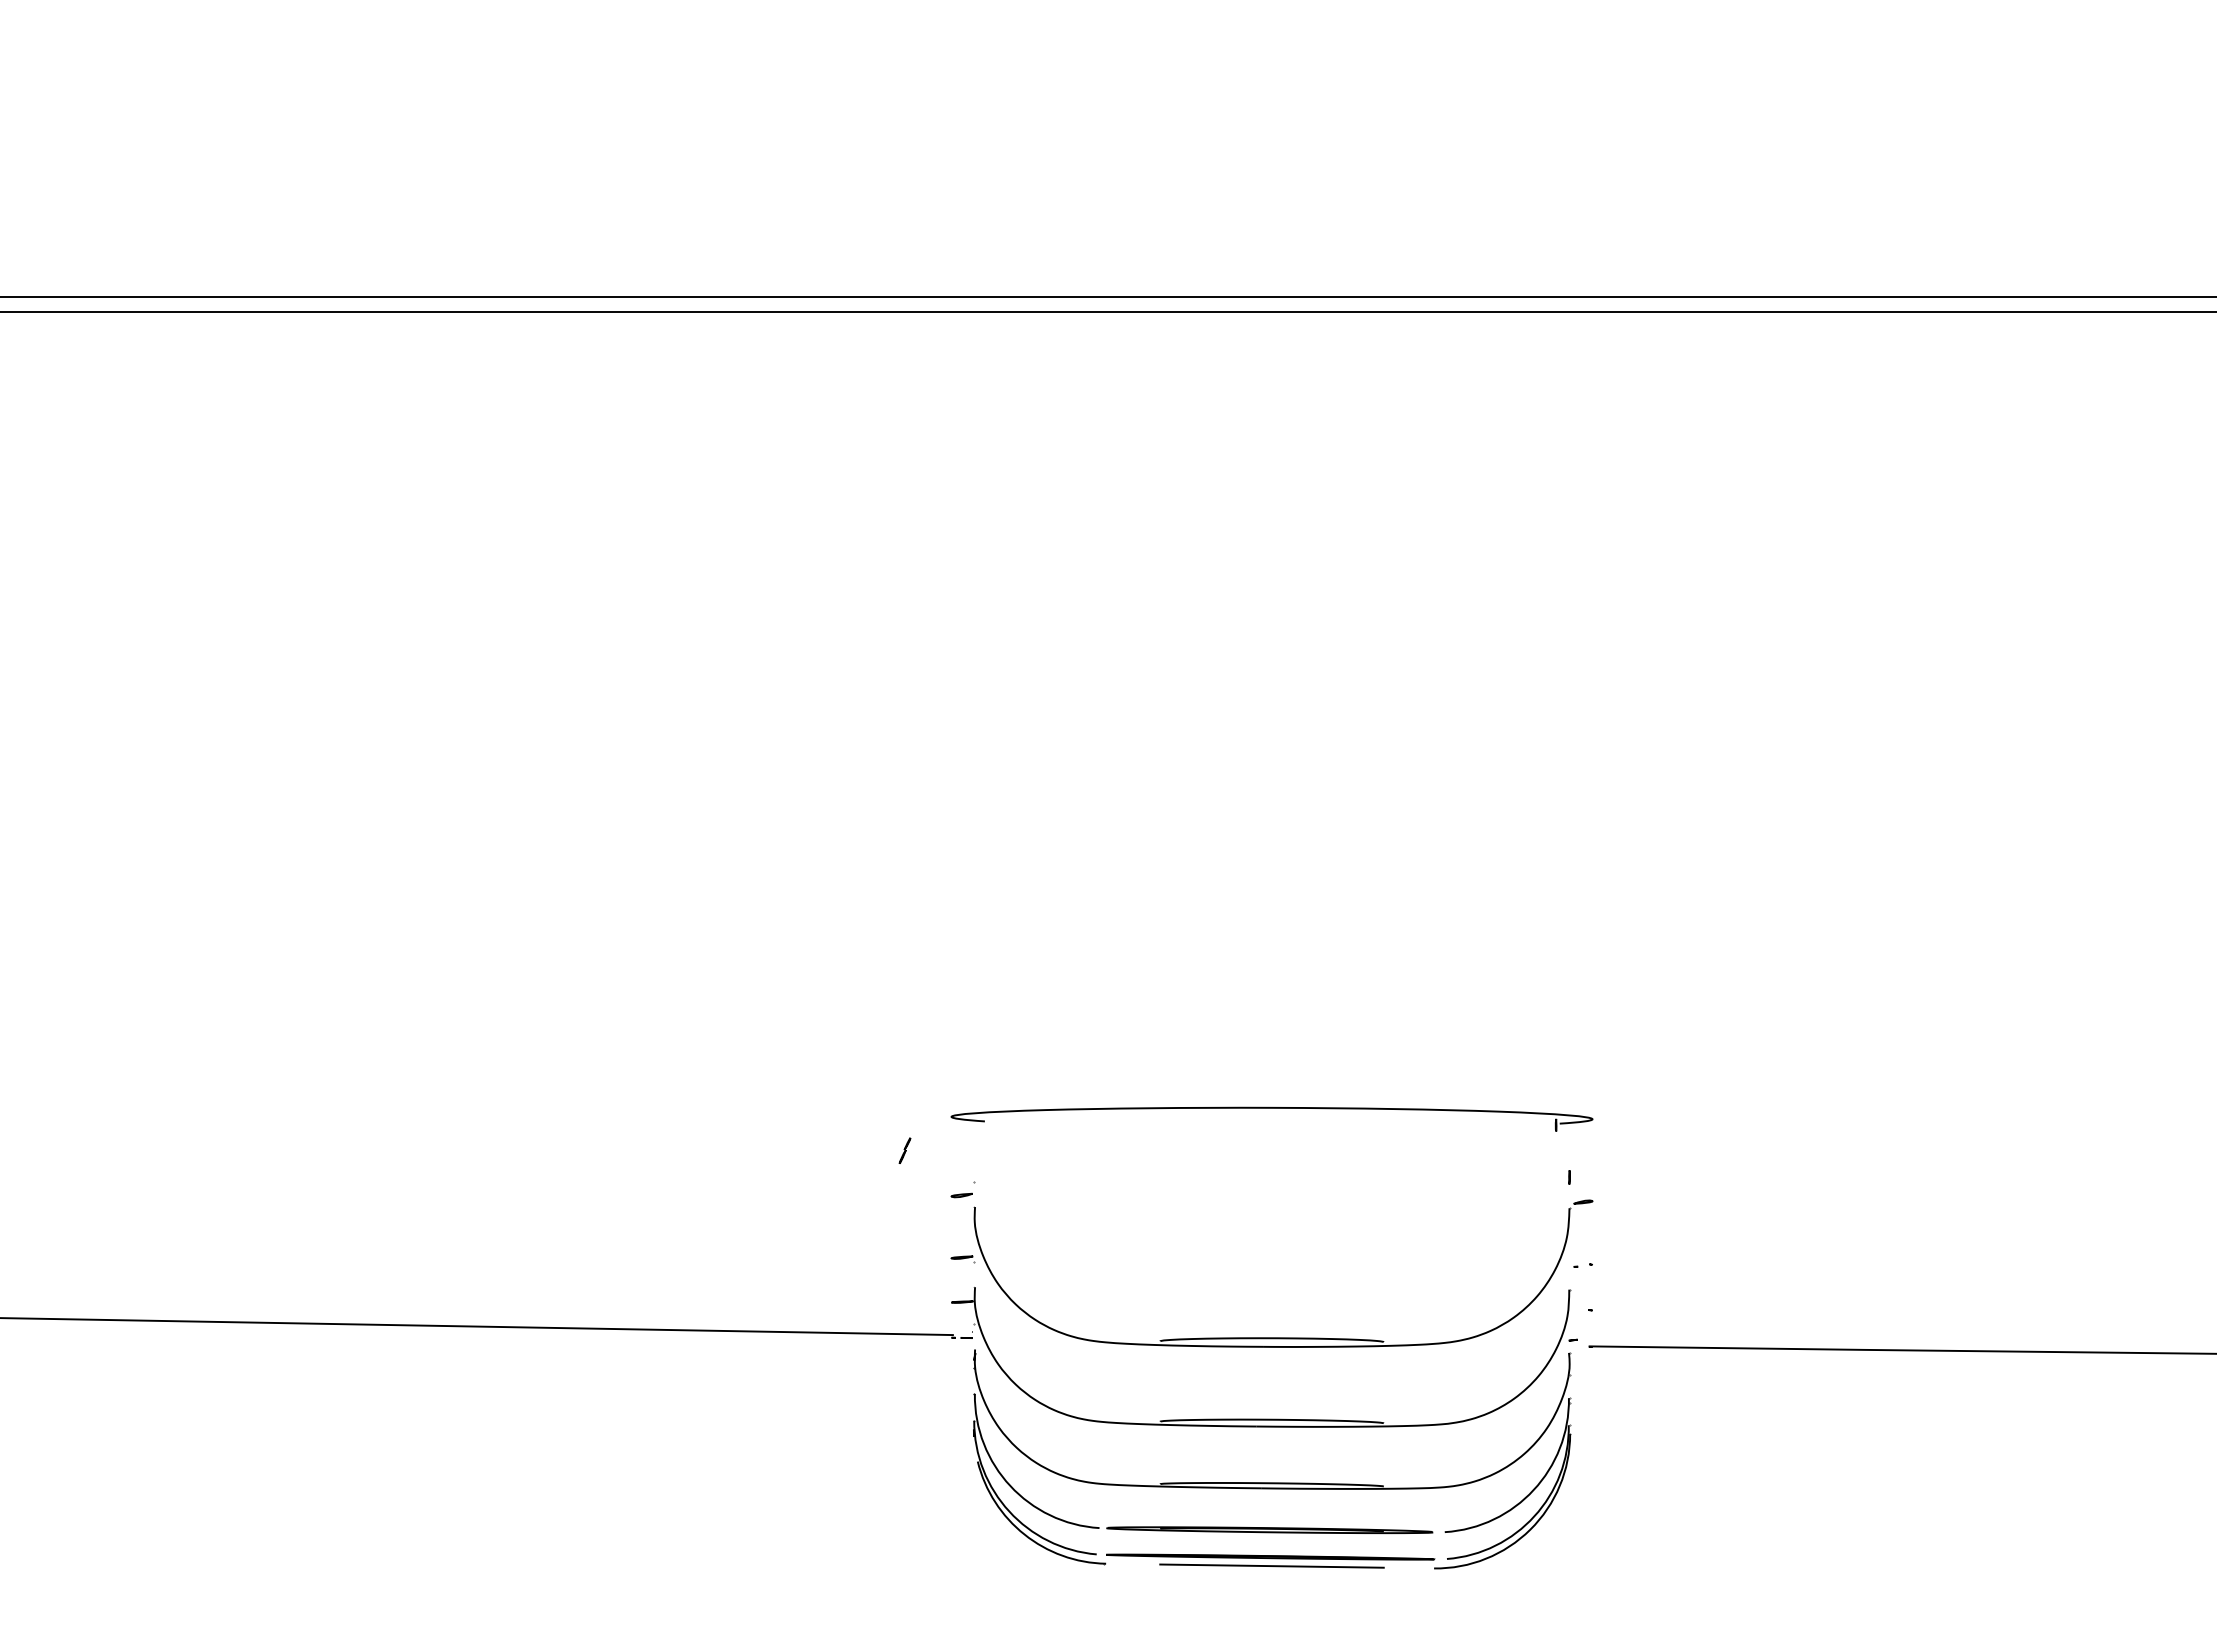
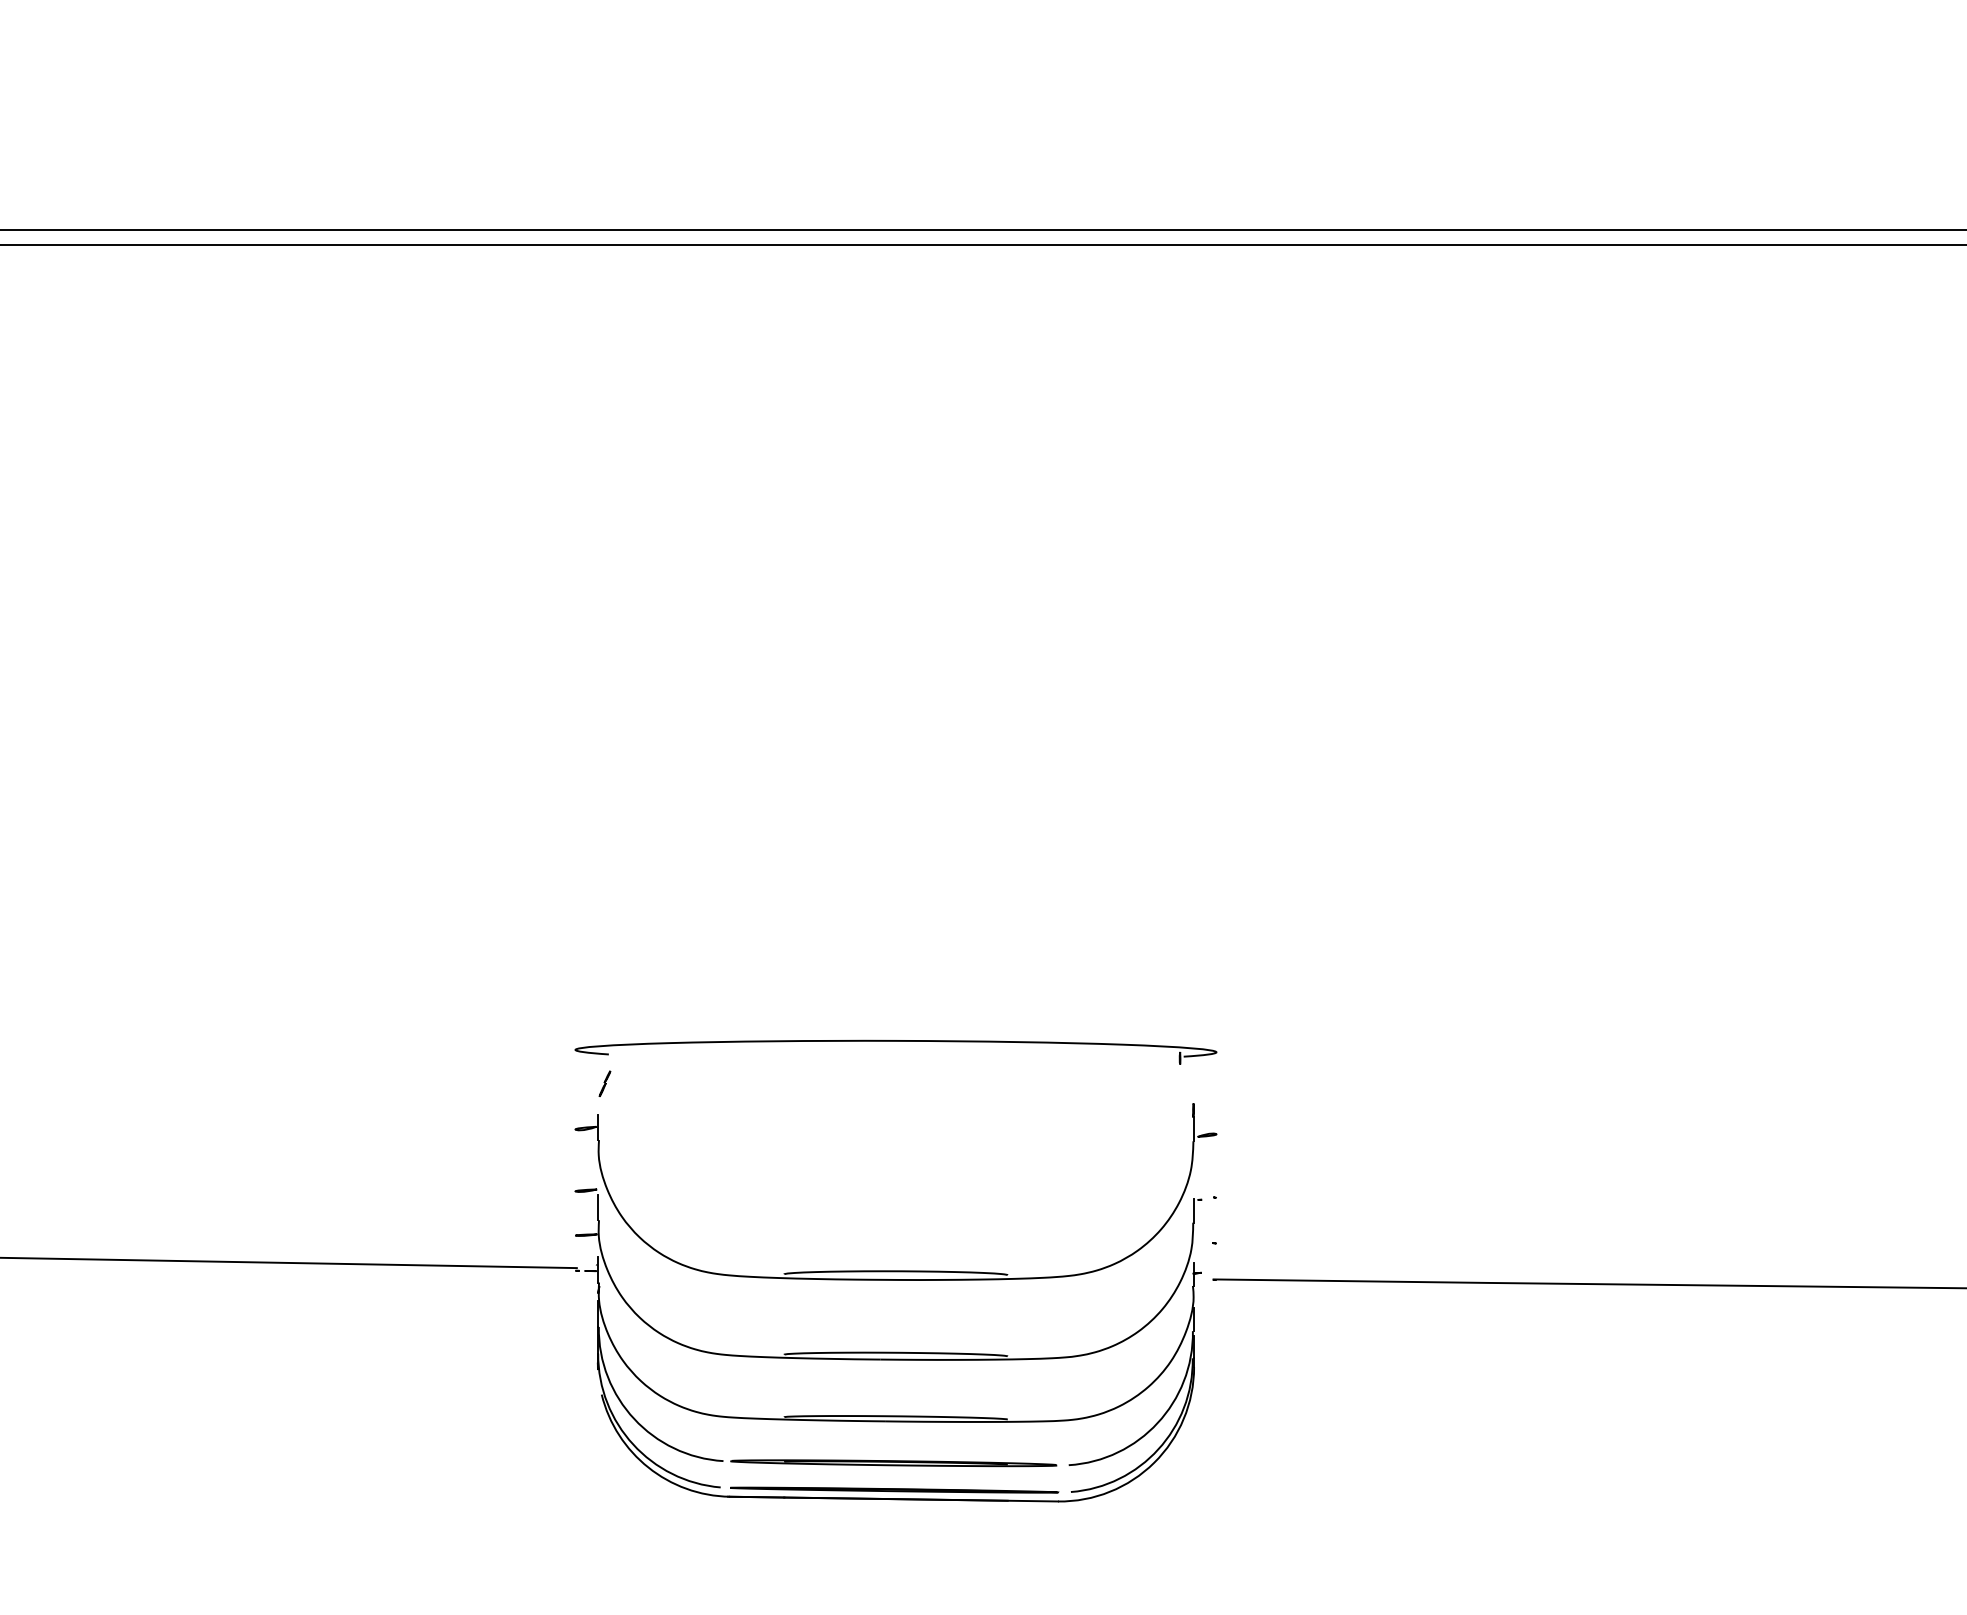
line: (904, 1150) -> (604, 1083), moved
line: (1270, 1565) -> (894, 1498), added

